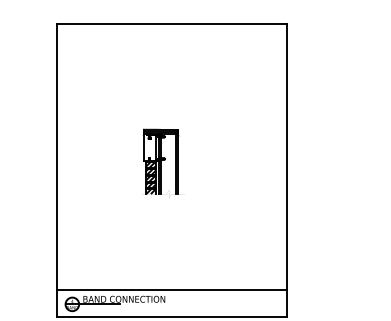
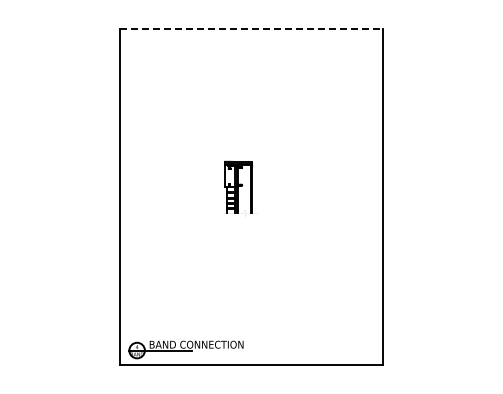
line: (172, 23) -> (251, 28), solid -> dashed
part: (160, 163) -> (238, 188), size x0.7
line: (172, 290) -> (251, 334), removed

